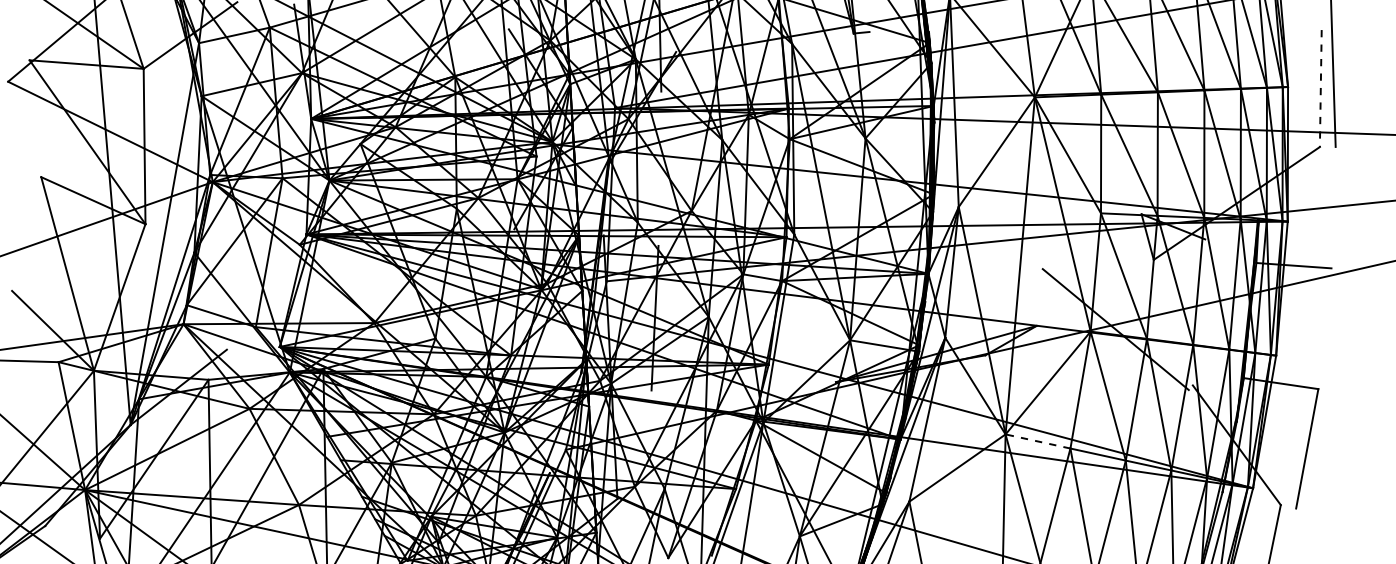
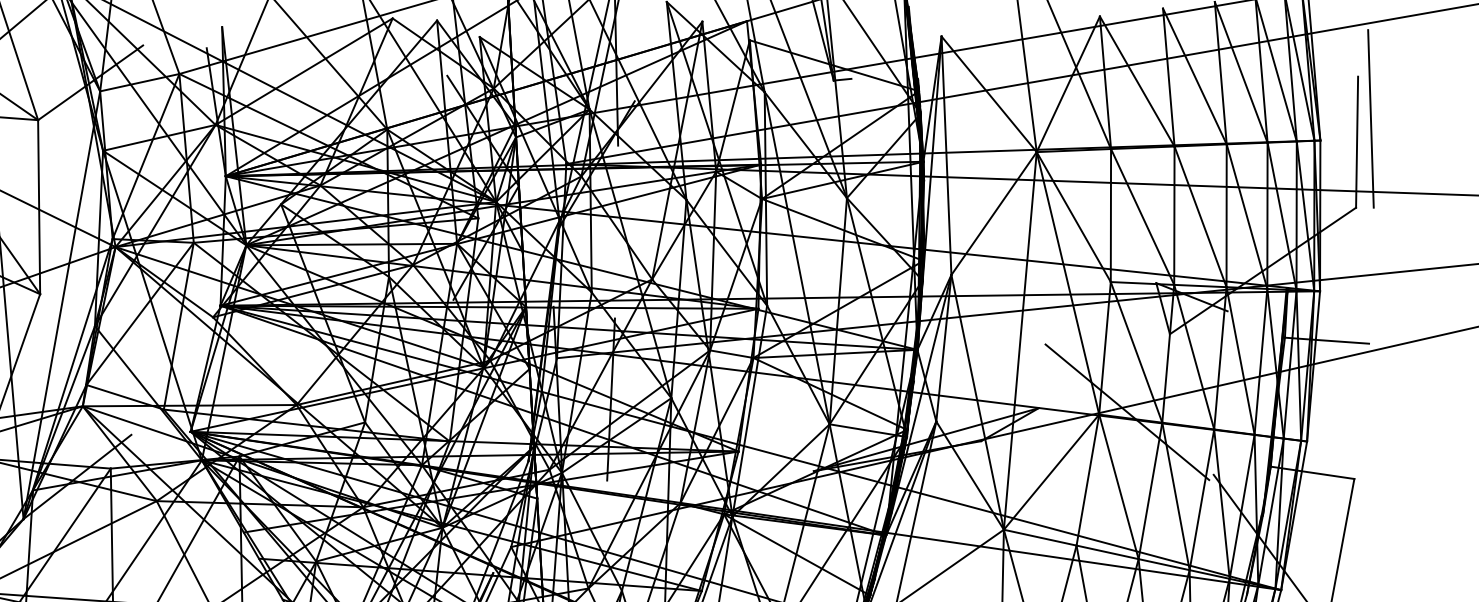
line: (1320, 89) -> (1356, 143), dashed -> solid
line: (1037, 441) -> (1039, 537), dashed -> solid

